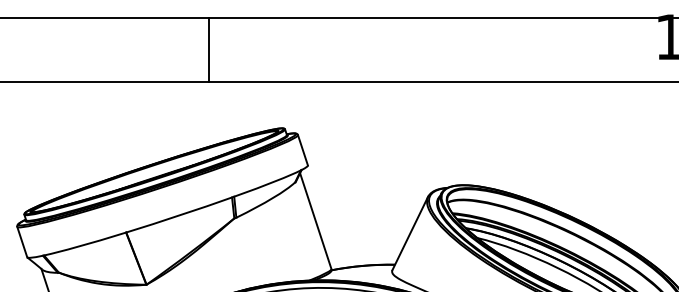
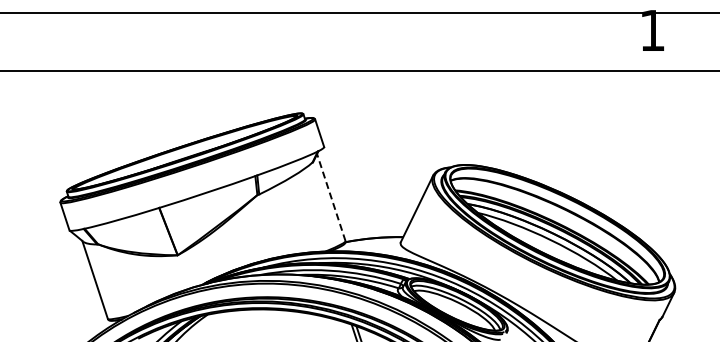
line: (209, 49) -> (234, 41), removed
line: (315, 221) -> (331, 197), solid -> dashed

